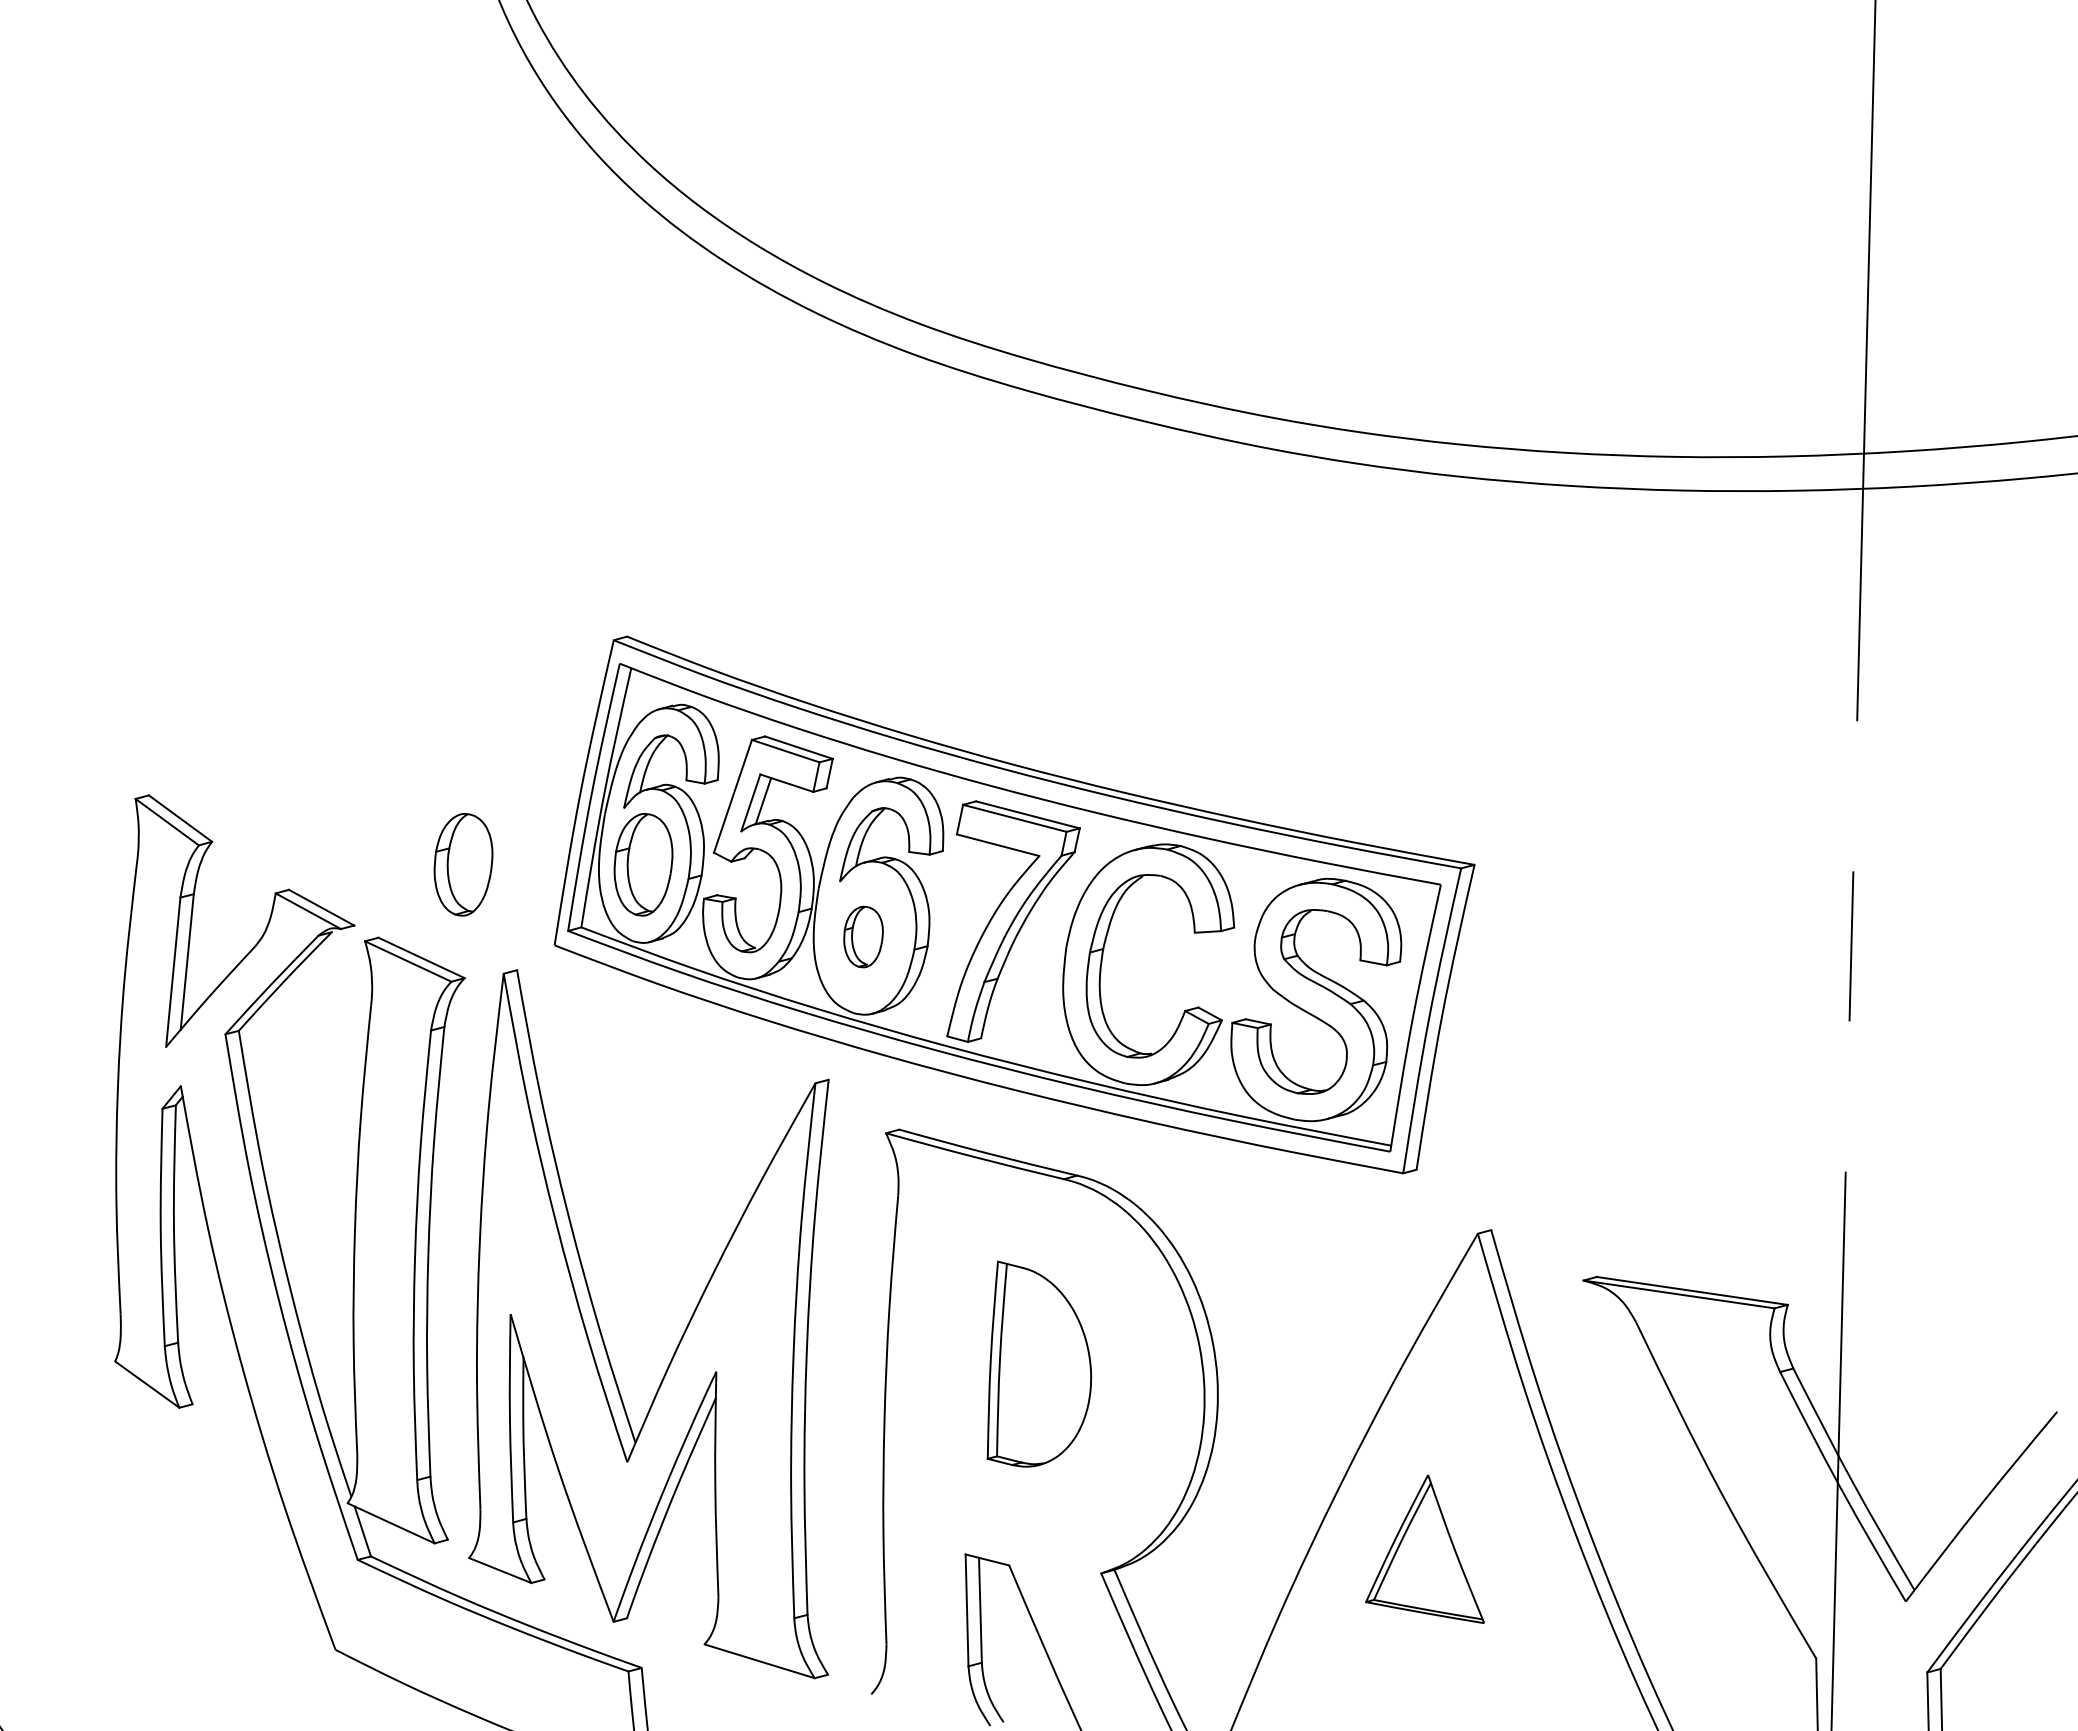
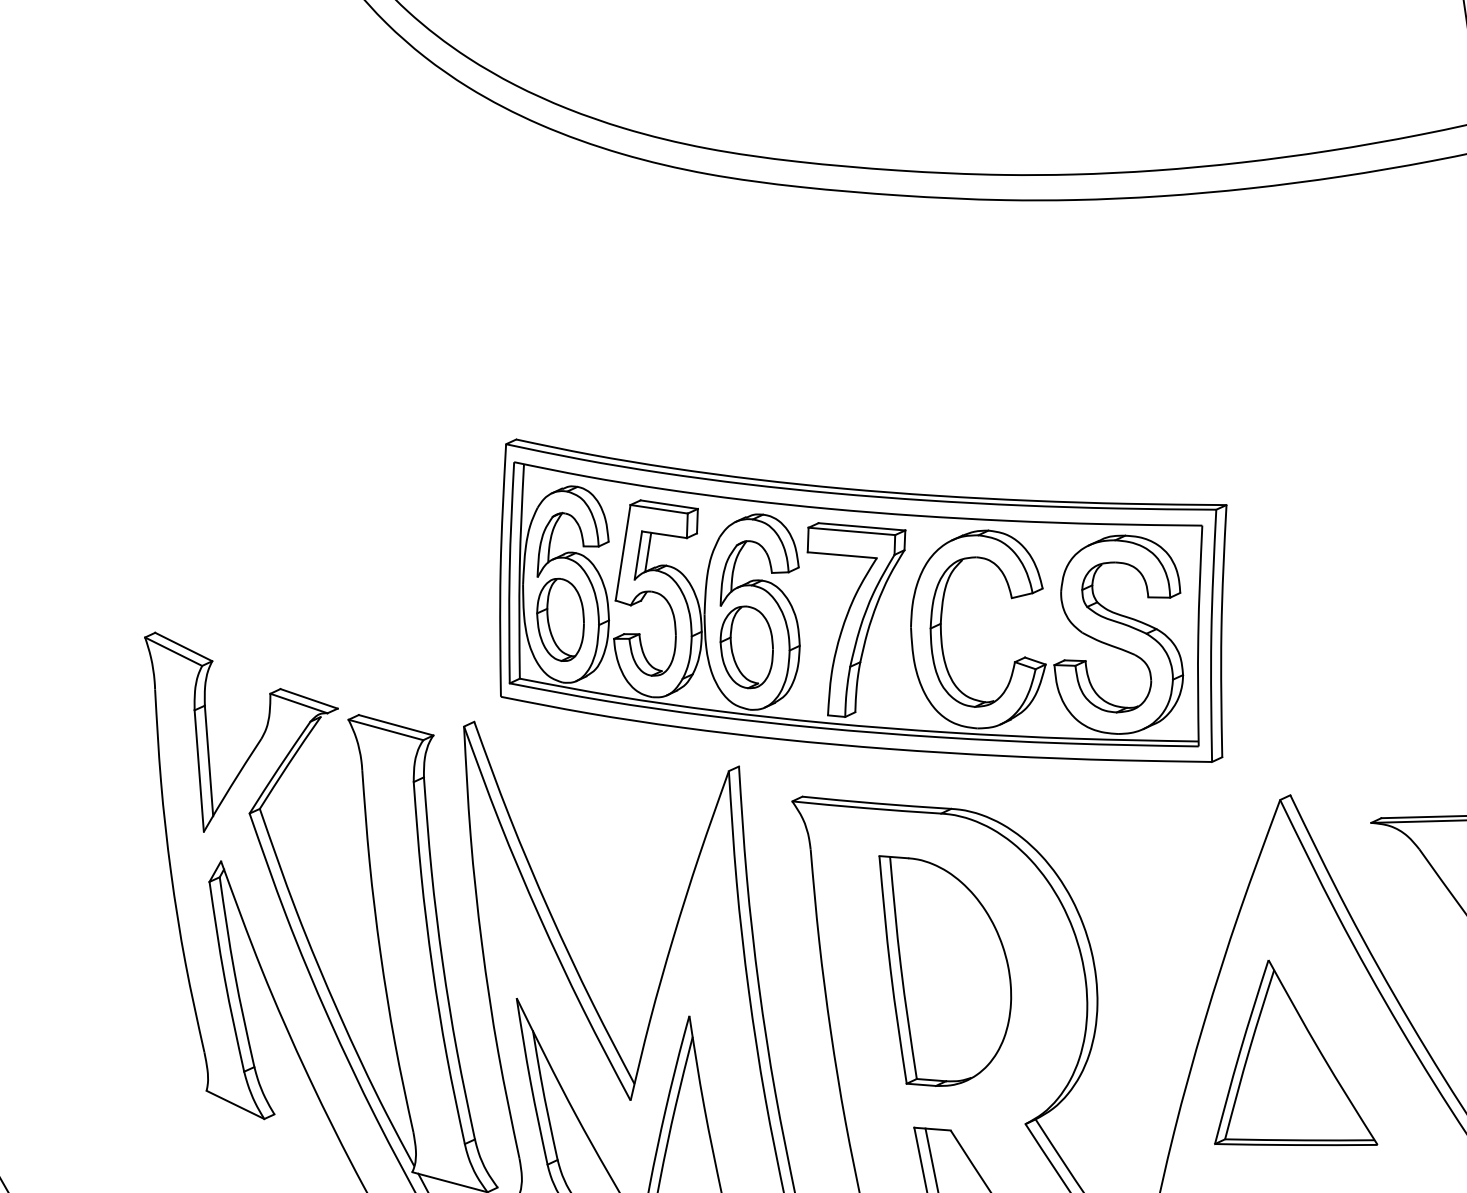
part: (463, 864) -> (416, 644), removed
part: (863, 936) -> (747, 646), size x1.67
part: (1039, 1363) -> (947, 964), size x1.43
part: (1424, 1549) -> (1281, 1060), size x1.67

